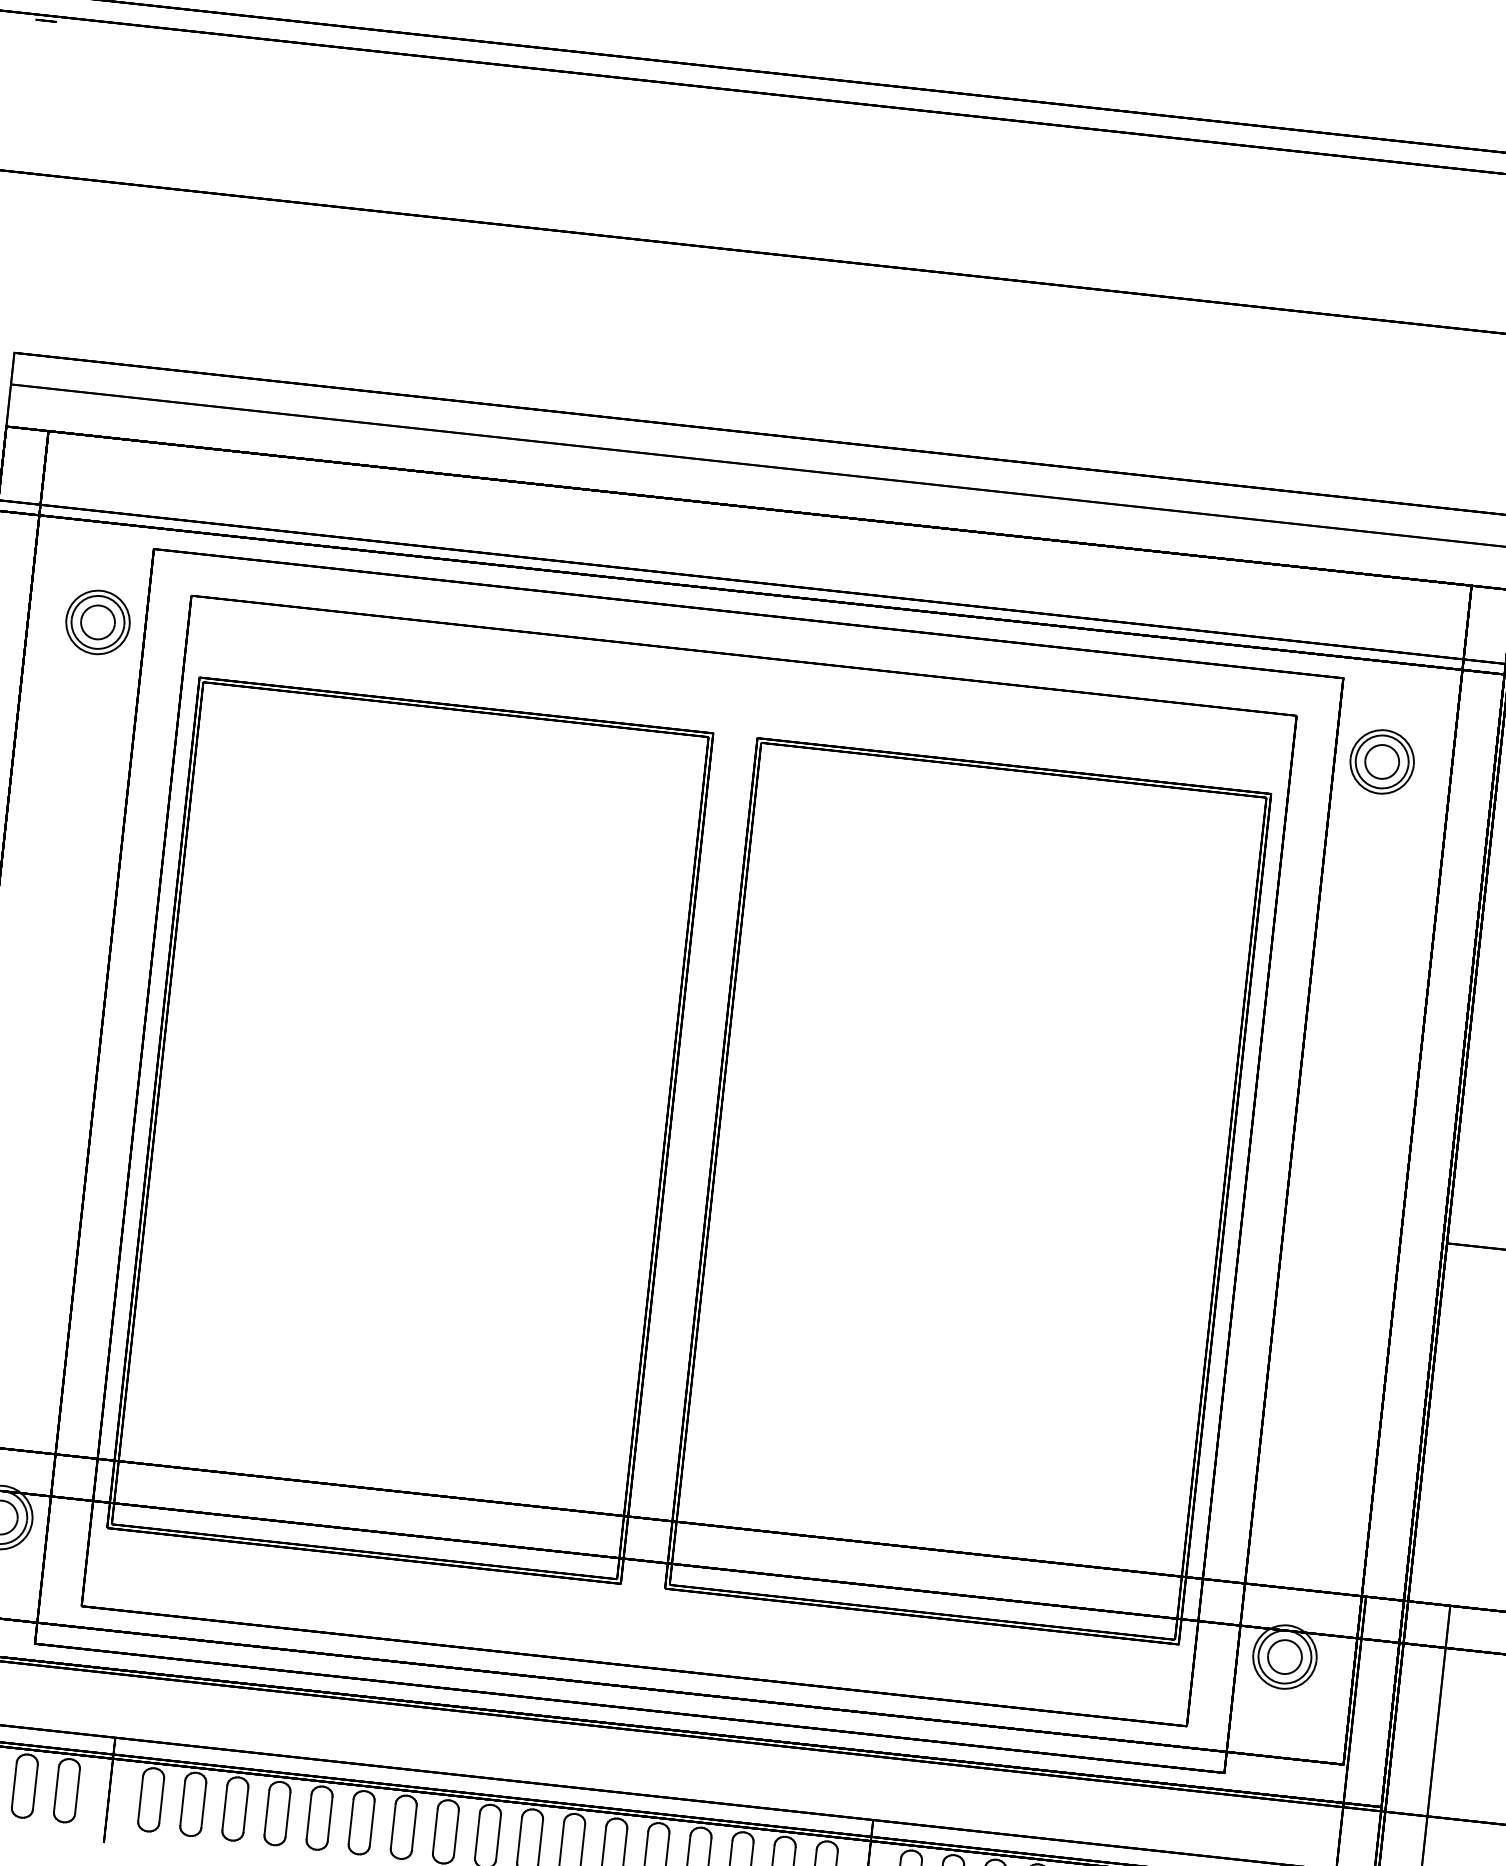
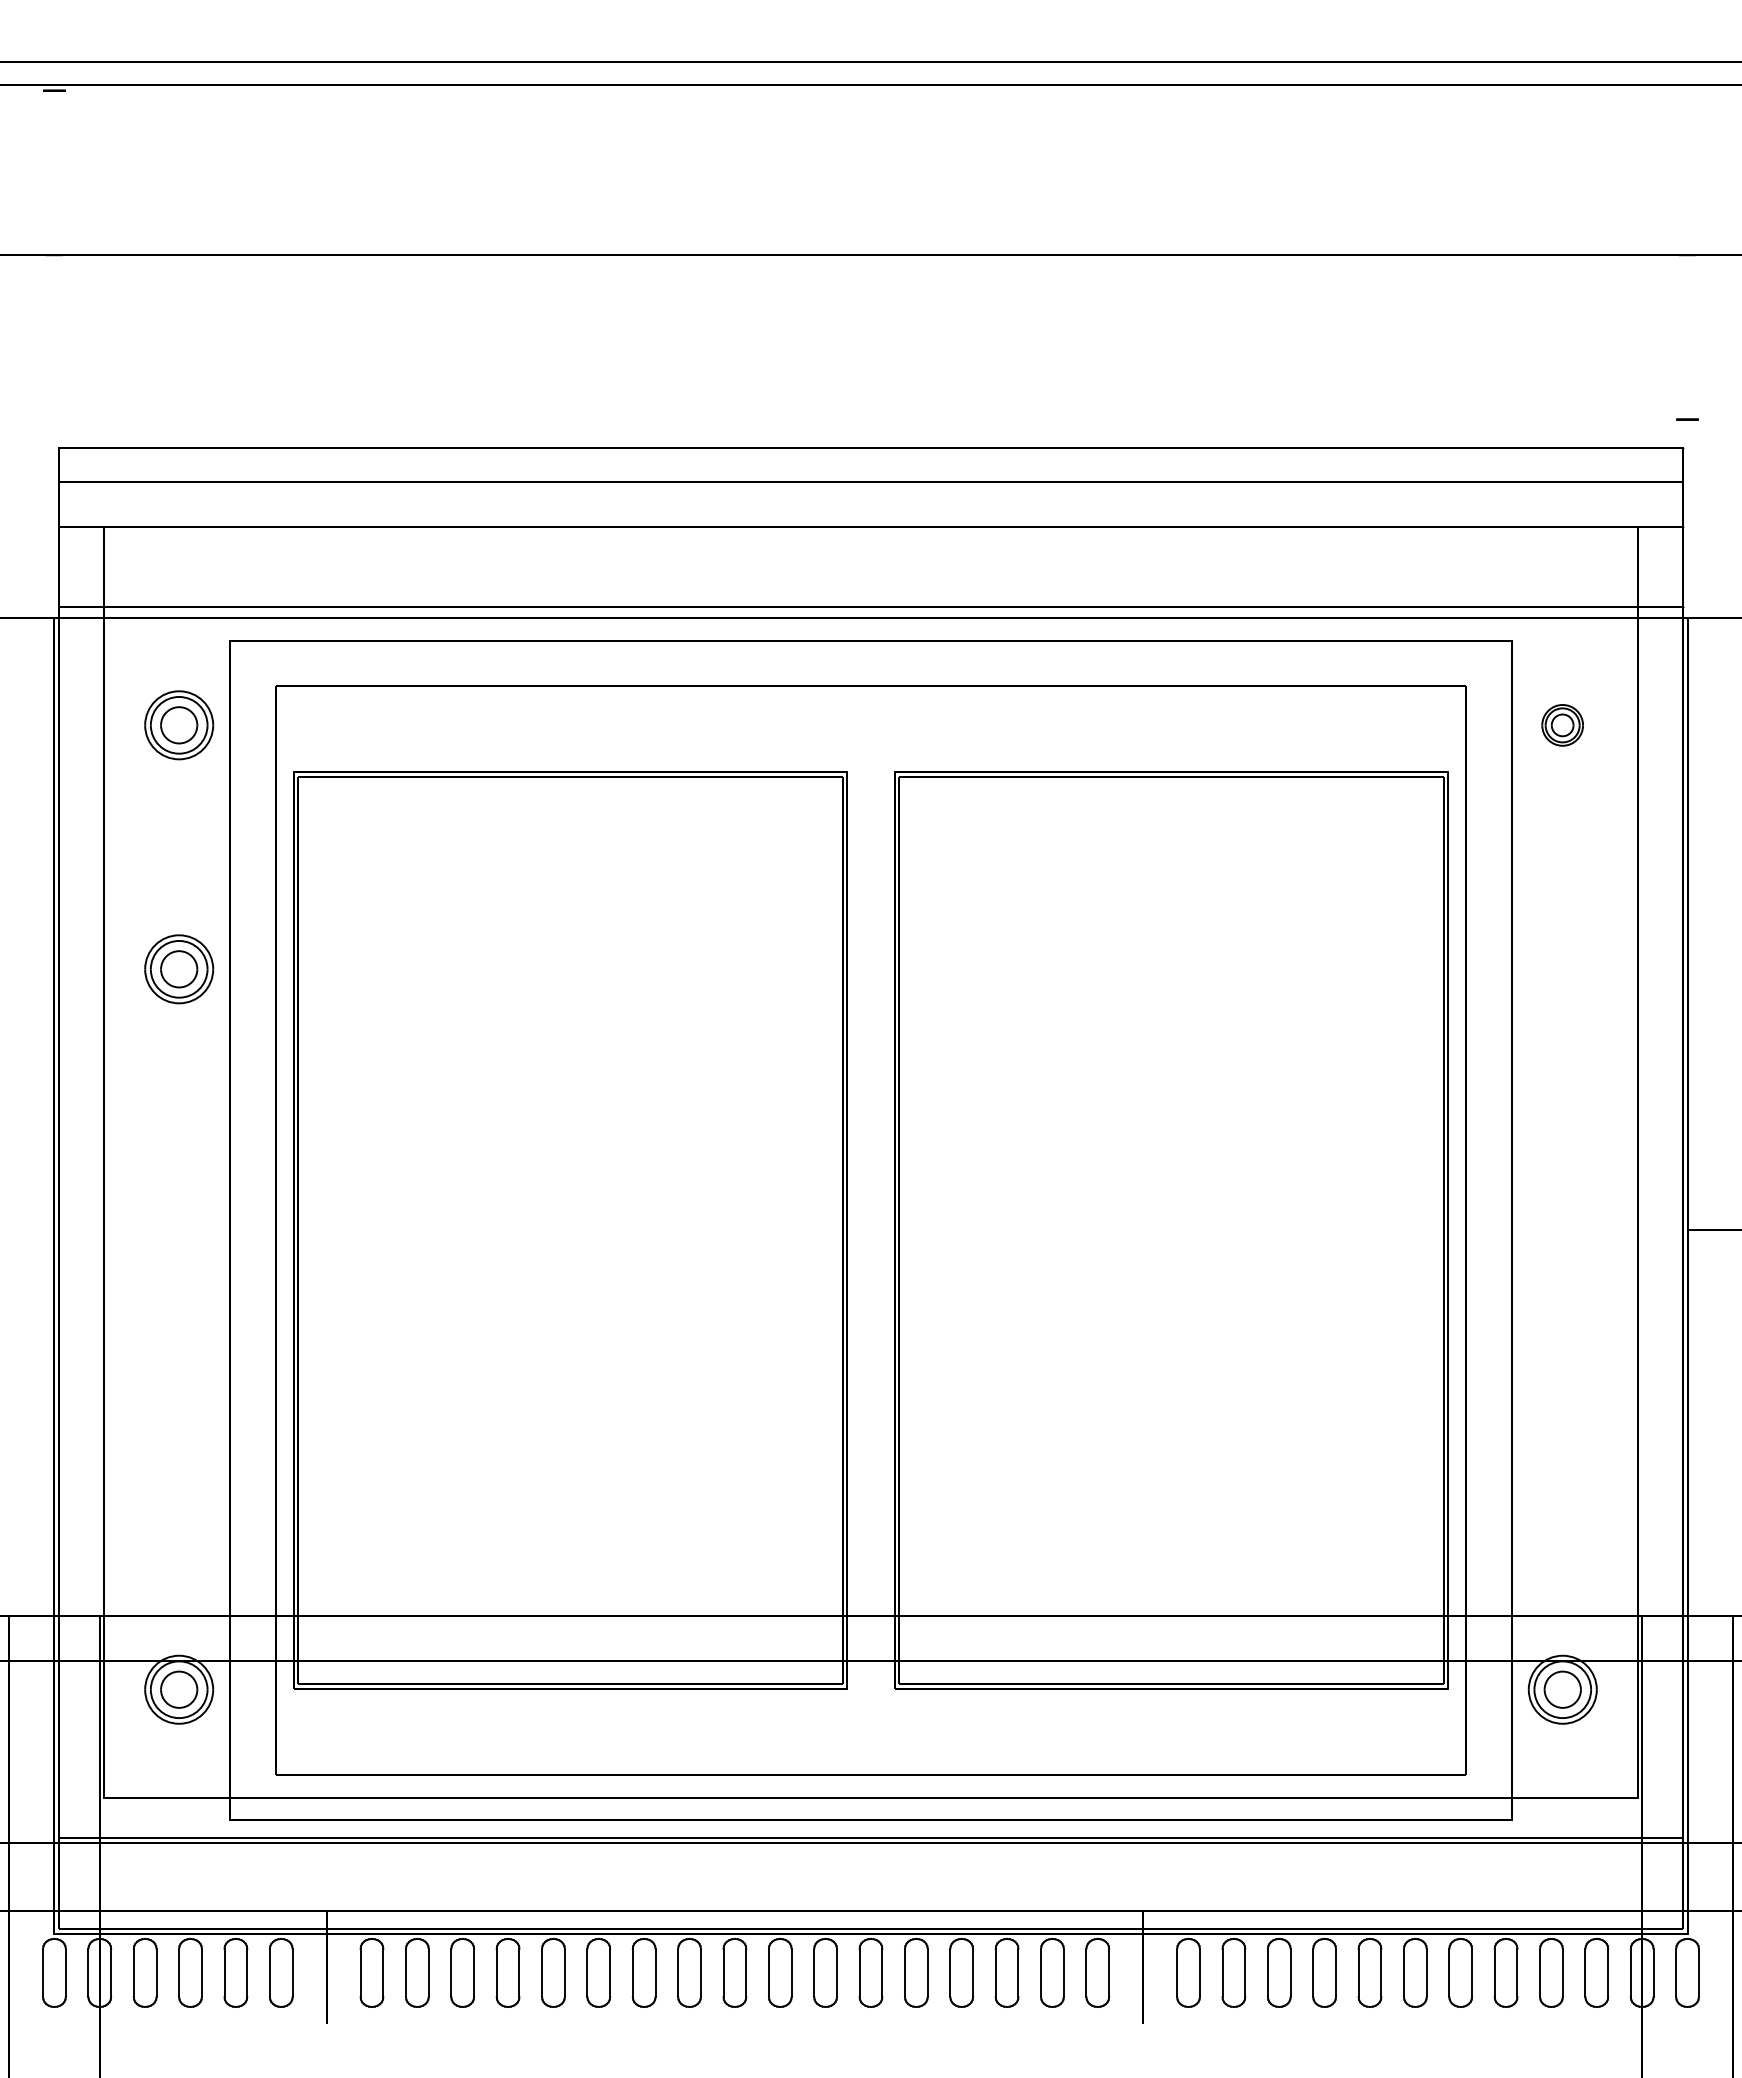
part: (1381, 762) -> (1562, 725), size x0.6
part: (73, 849) -> (179, 969), added

